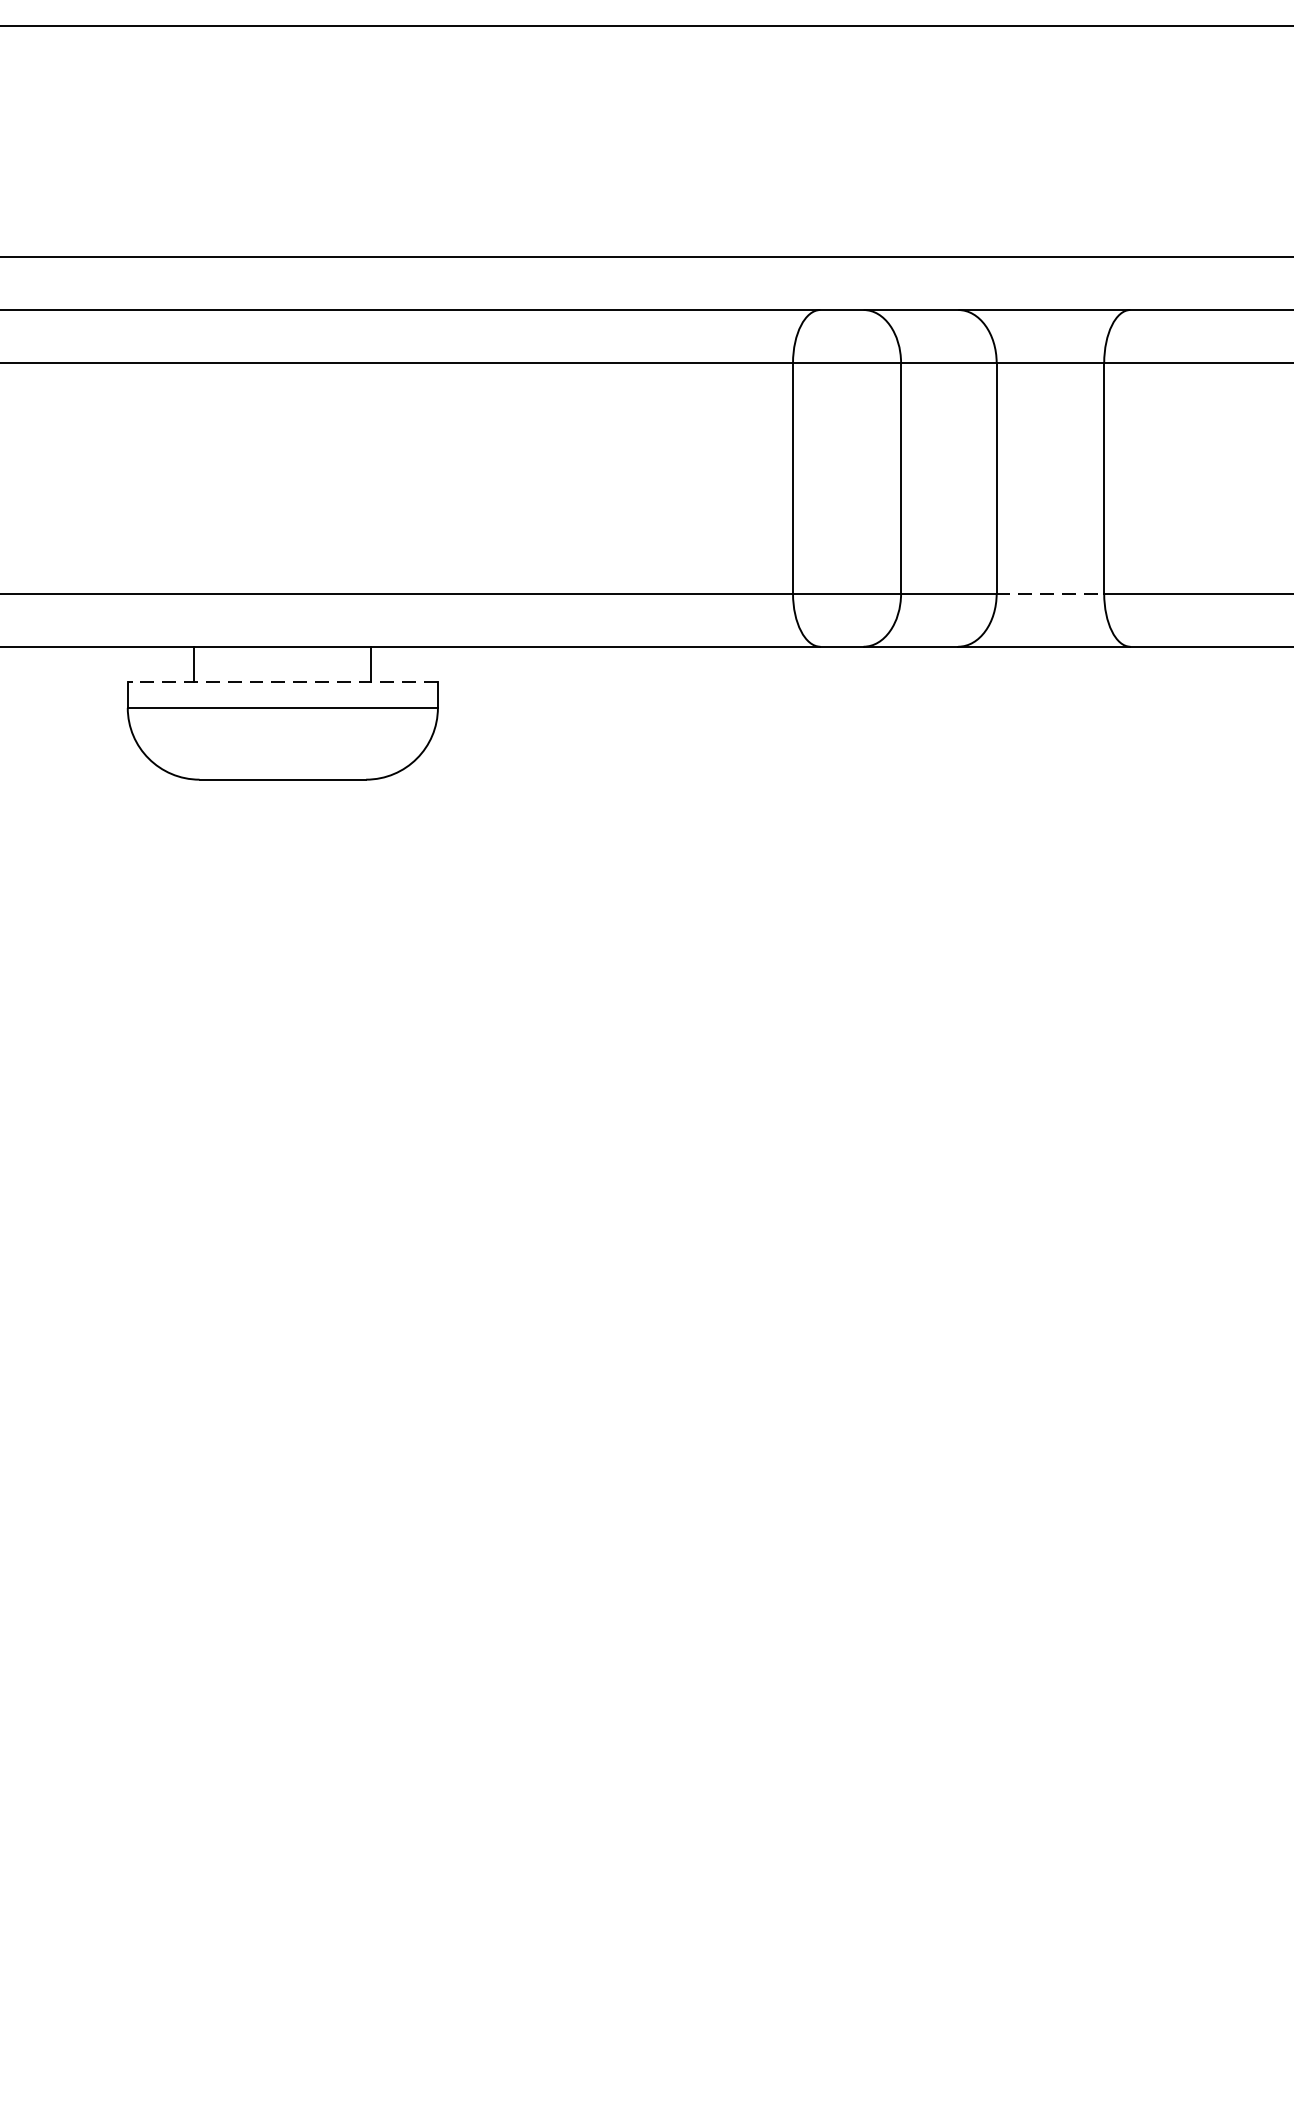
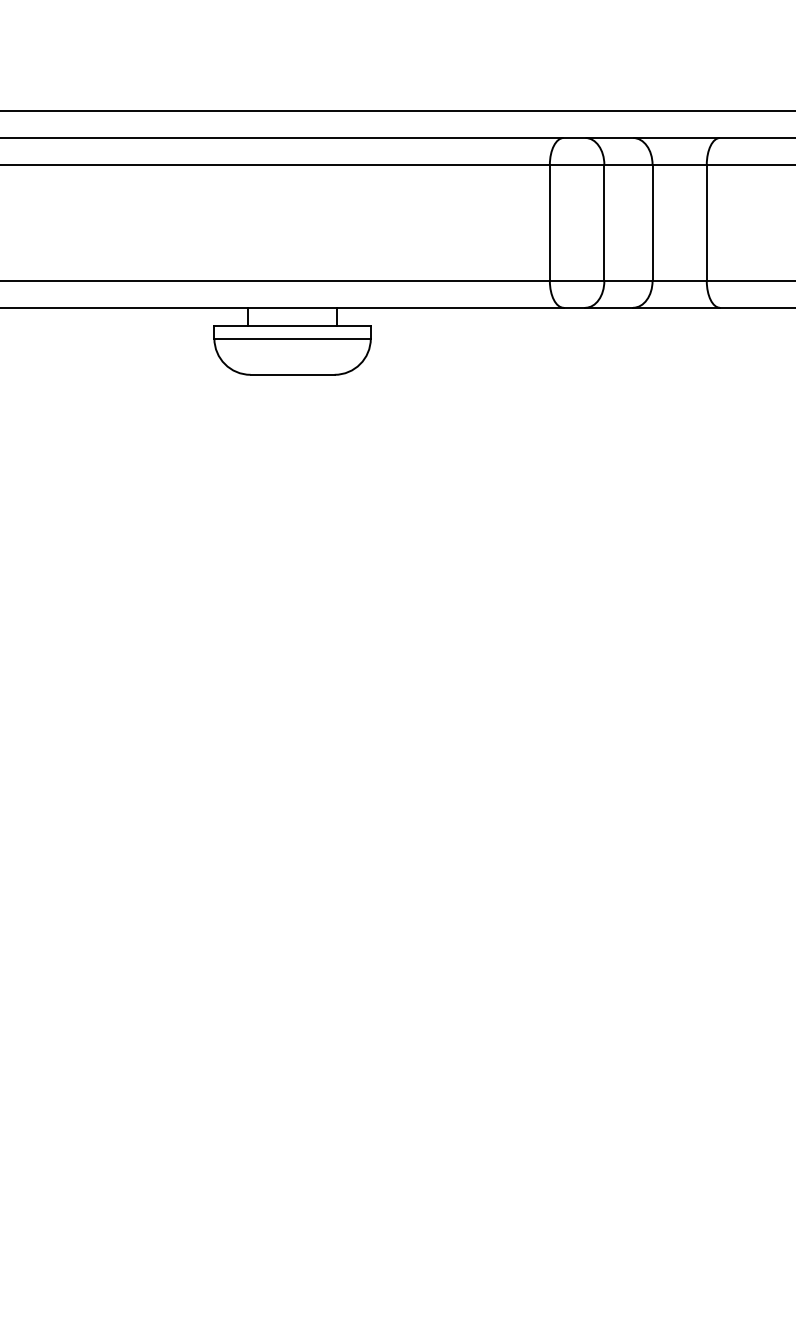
line: (1052, 592) -> (680, 280), dashed -> solid
line: (282, 681) -> (292, 325), dashed -> solid

